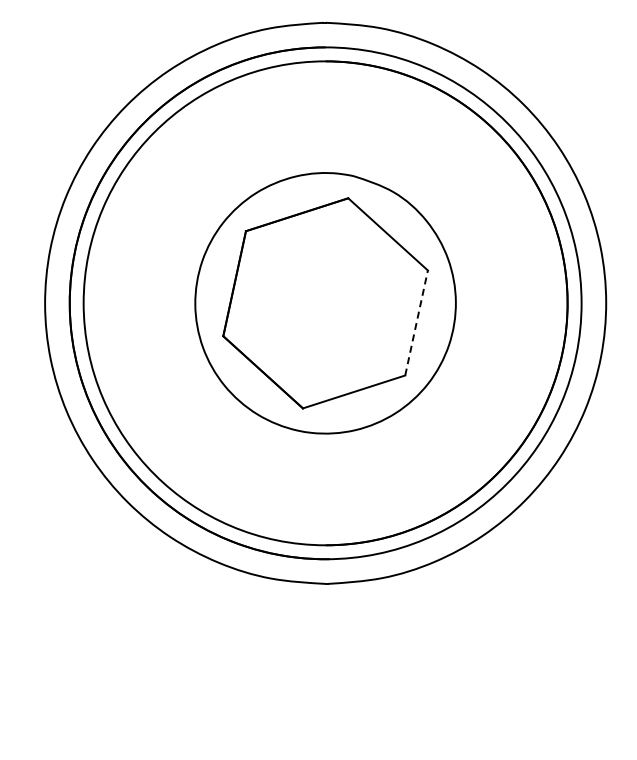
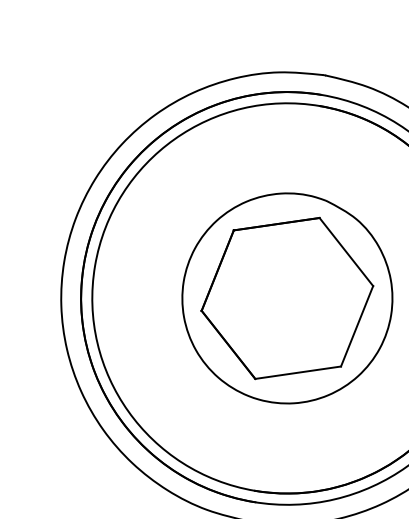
line: (416, 322) -> (357, 325), dashed -> solid

